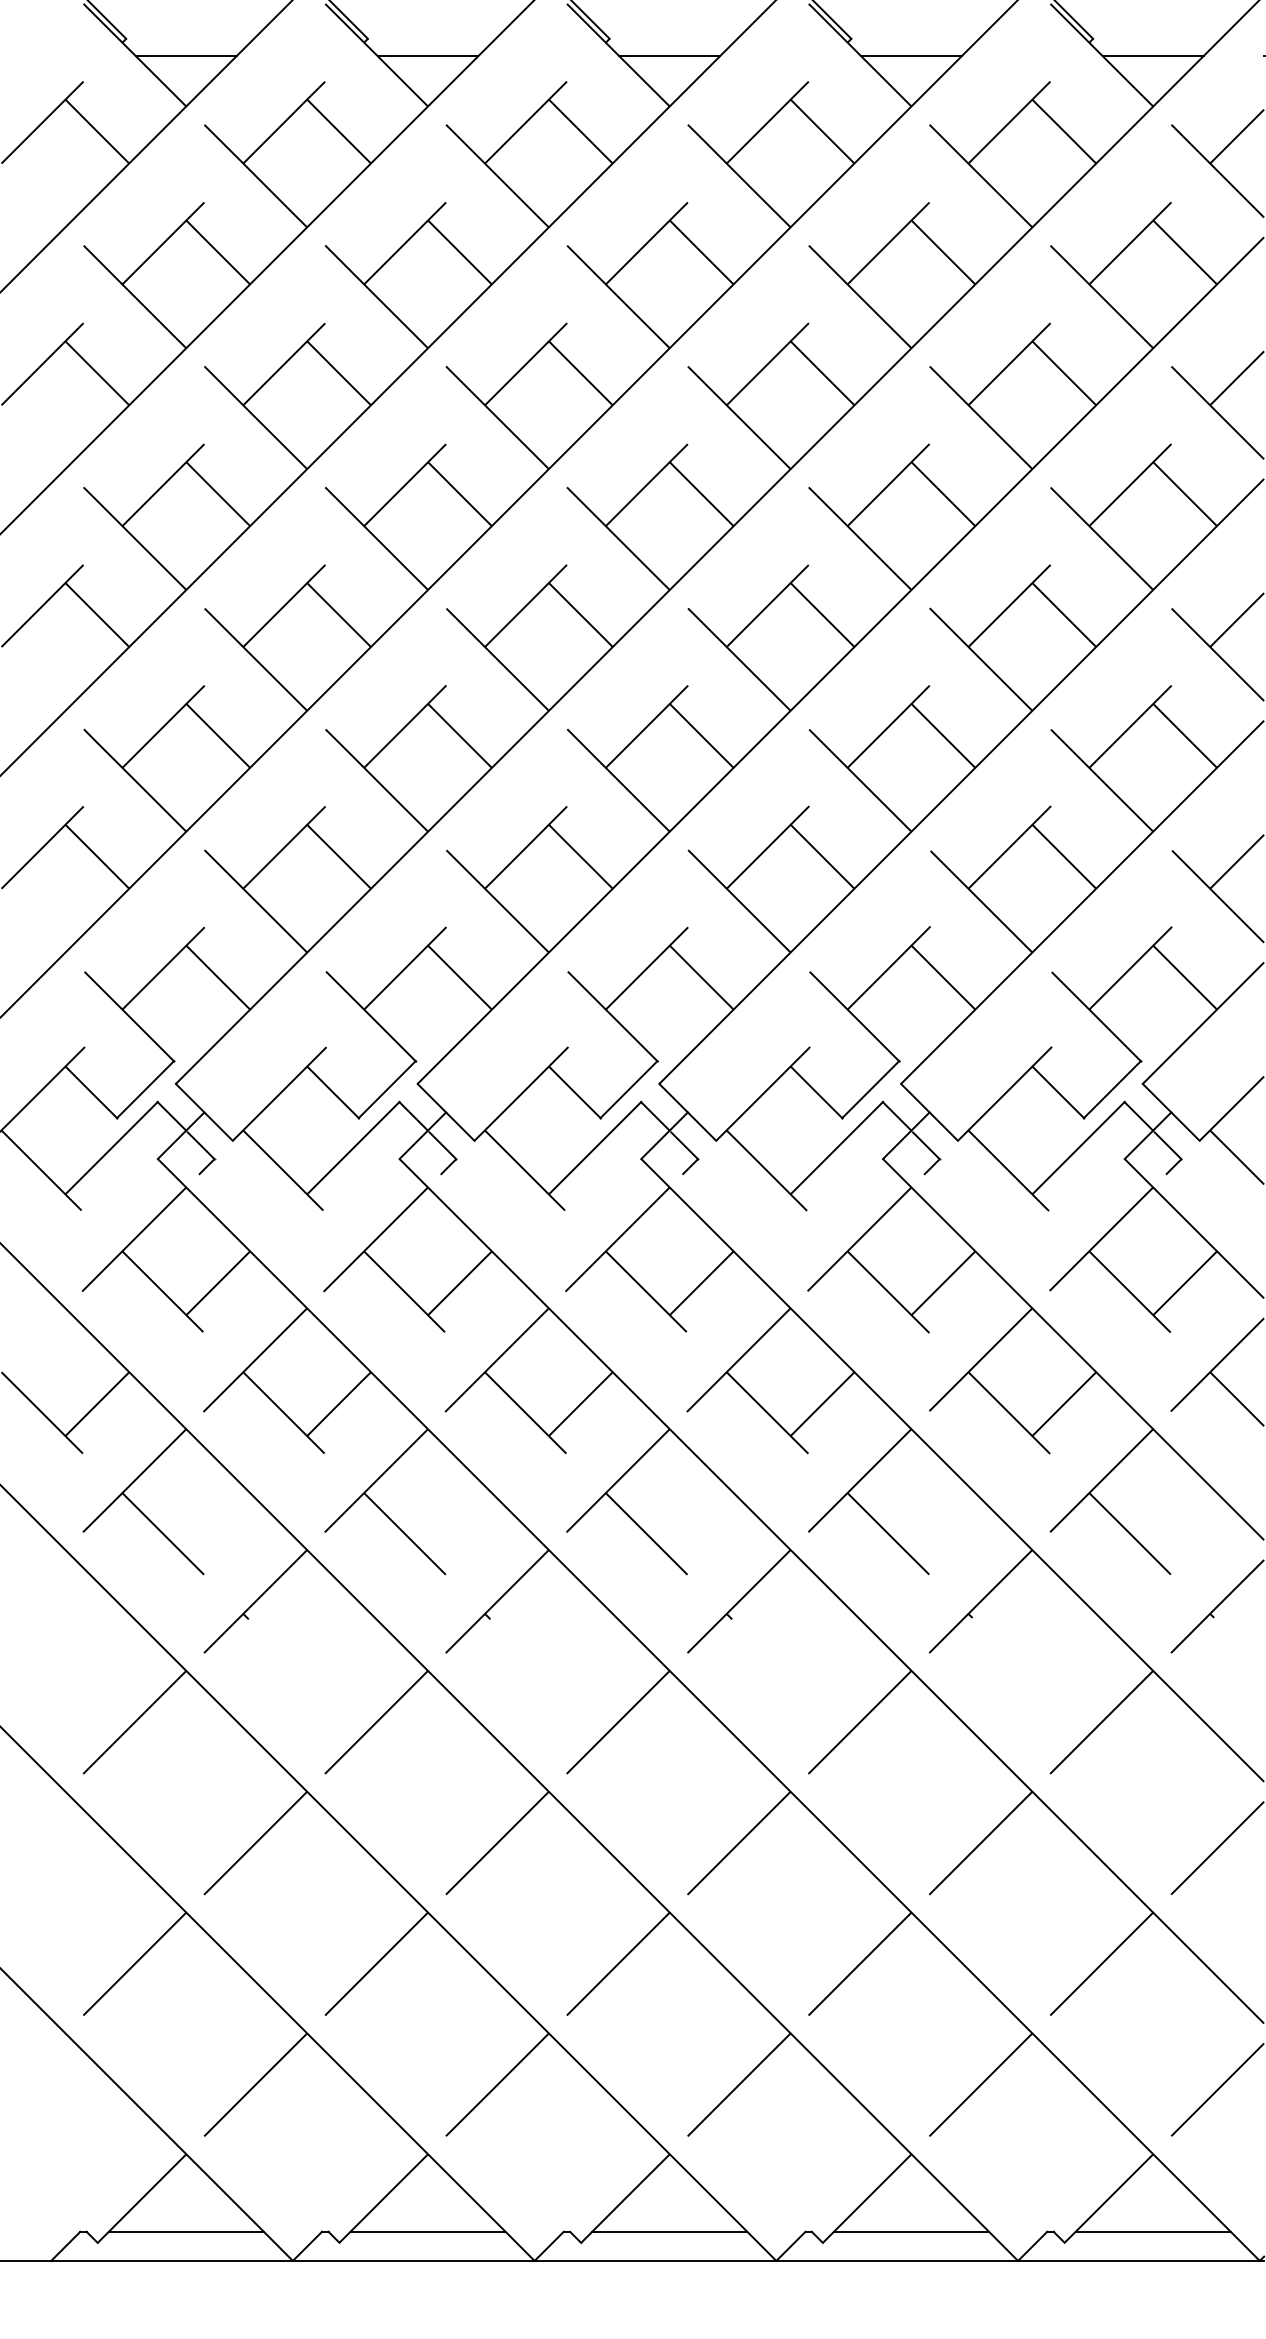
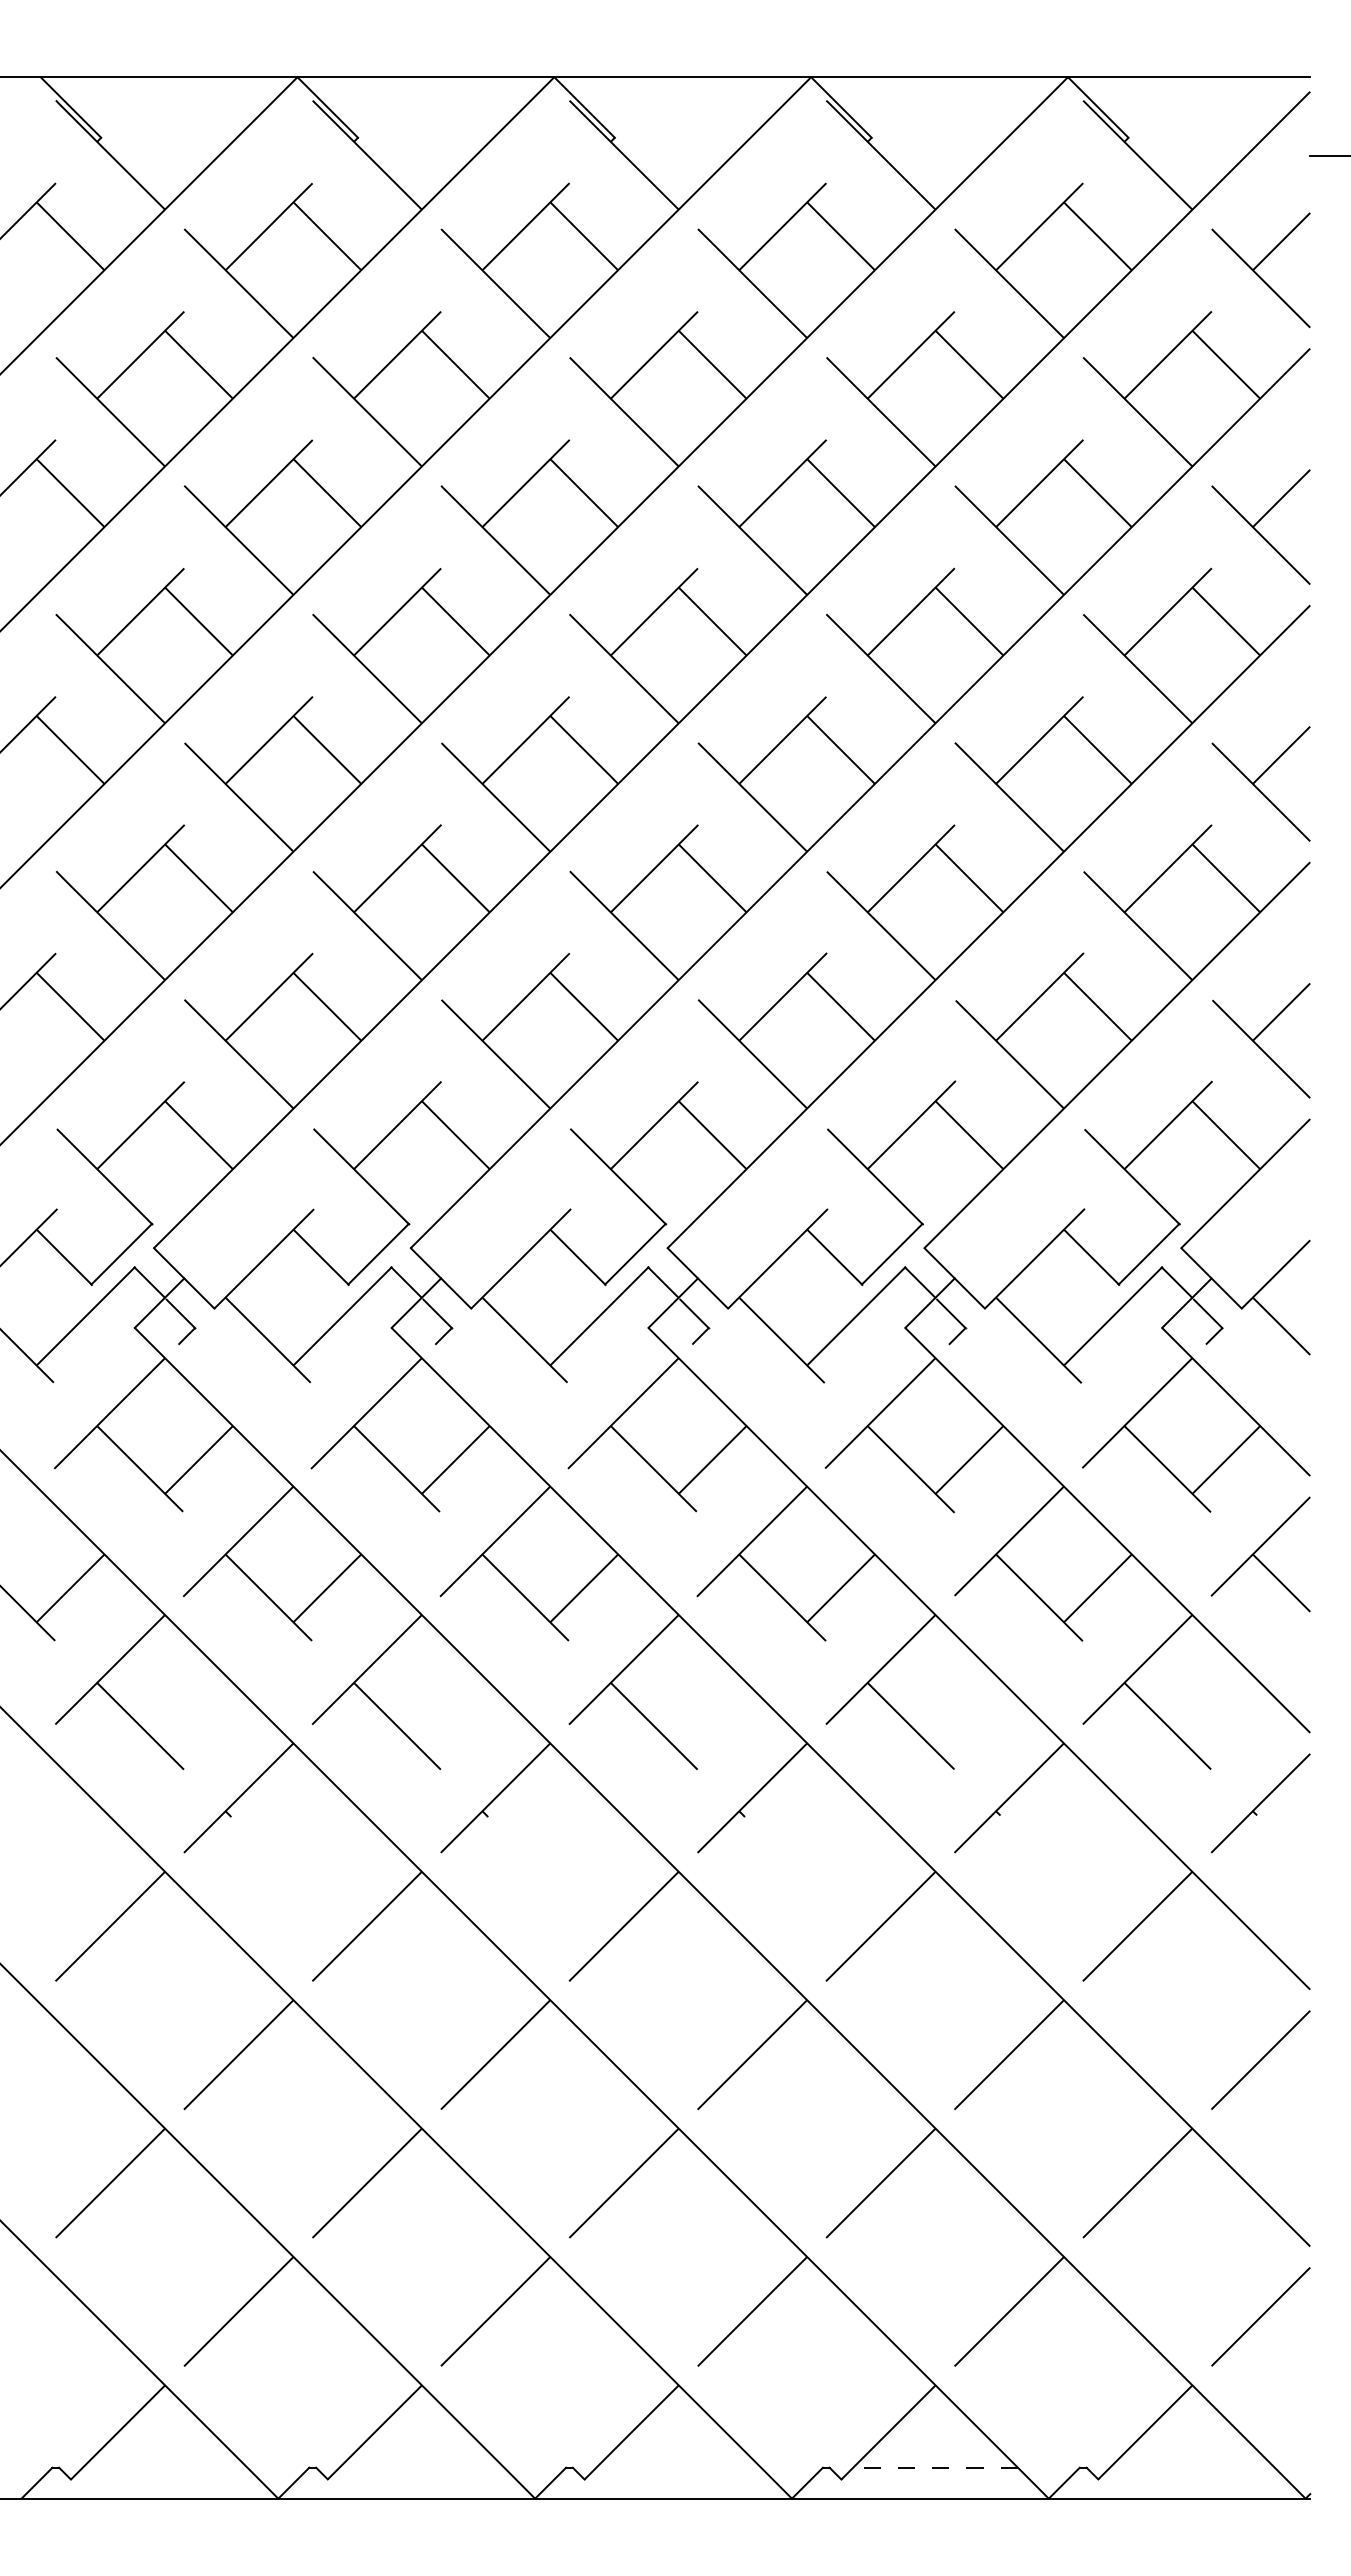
line: (185, 56) -> (164, 156), removed
line: (427, 56) -> (421, 156), removed
line: (669, 56) -> (678, 156), removed
line: (911, 56) -> (935, 156), removed
line: (1152, 56) -> (1191, 156), removed
line: (185, 2231) -> (164, 2467), removed
line: (427, 2231) -> (421, 2467), removed
line: (669, 2231) -> (678, 2467), removed
line: (911, 2231) -> (935, 2467), solid -> dashed
line: (1153, 2231) -> (1192, 2467), removed

